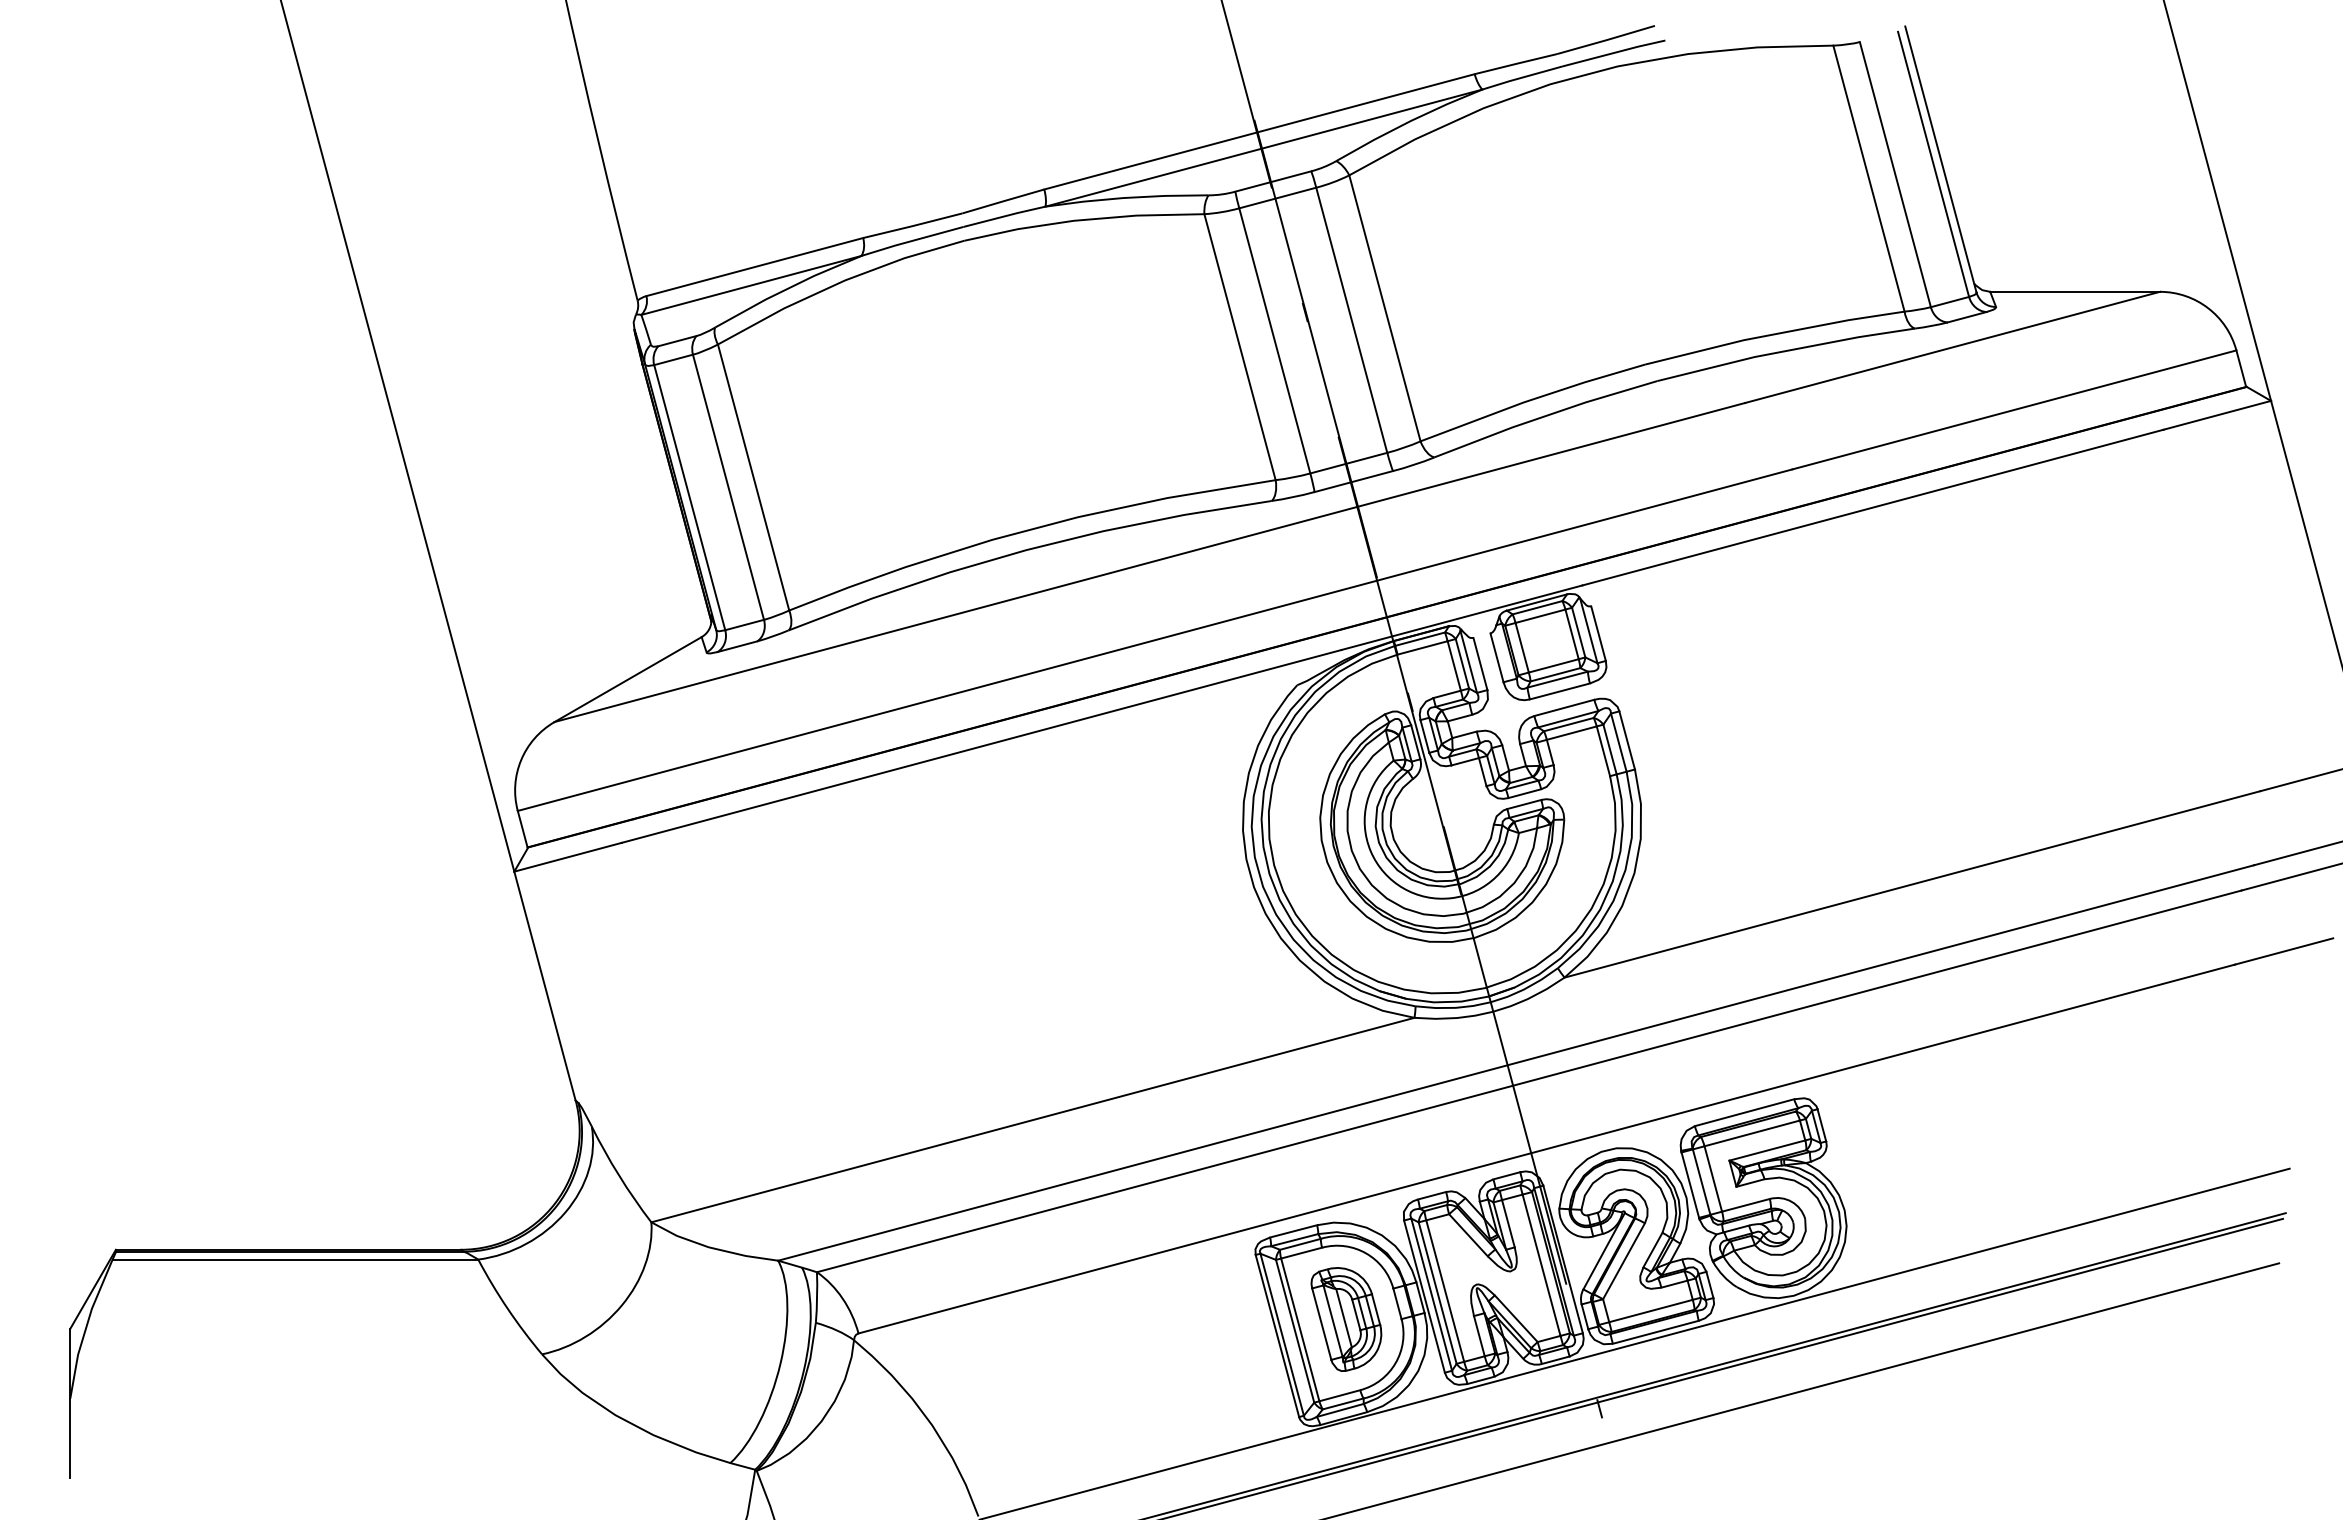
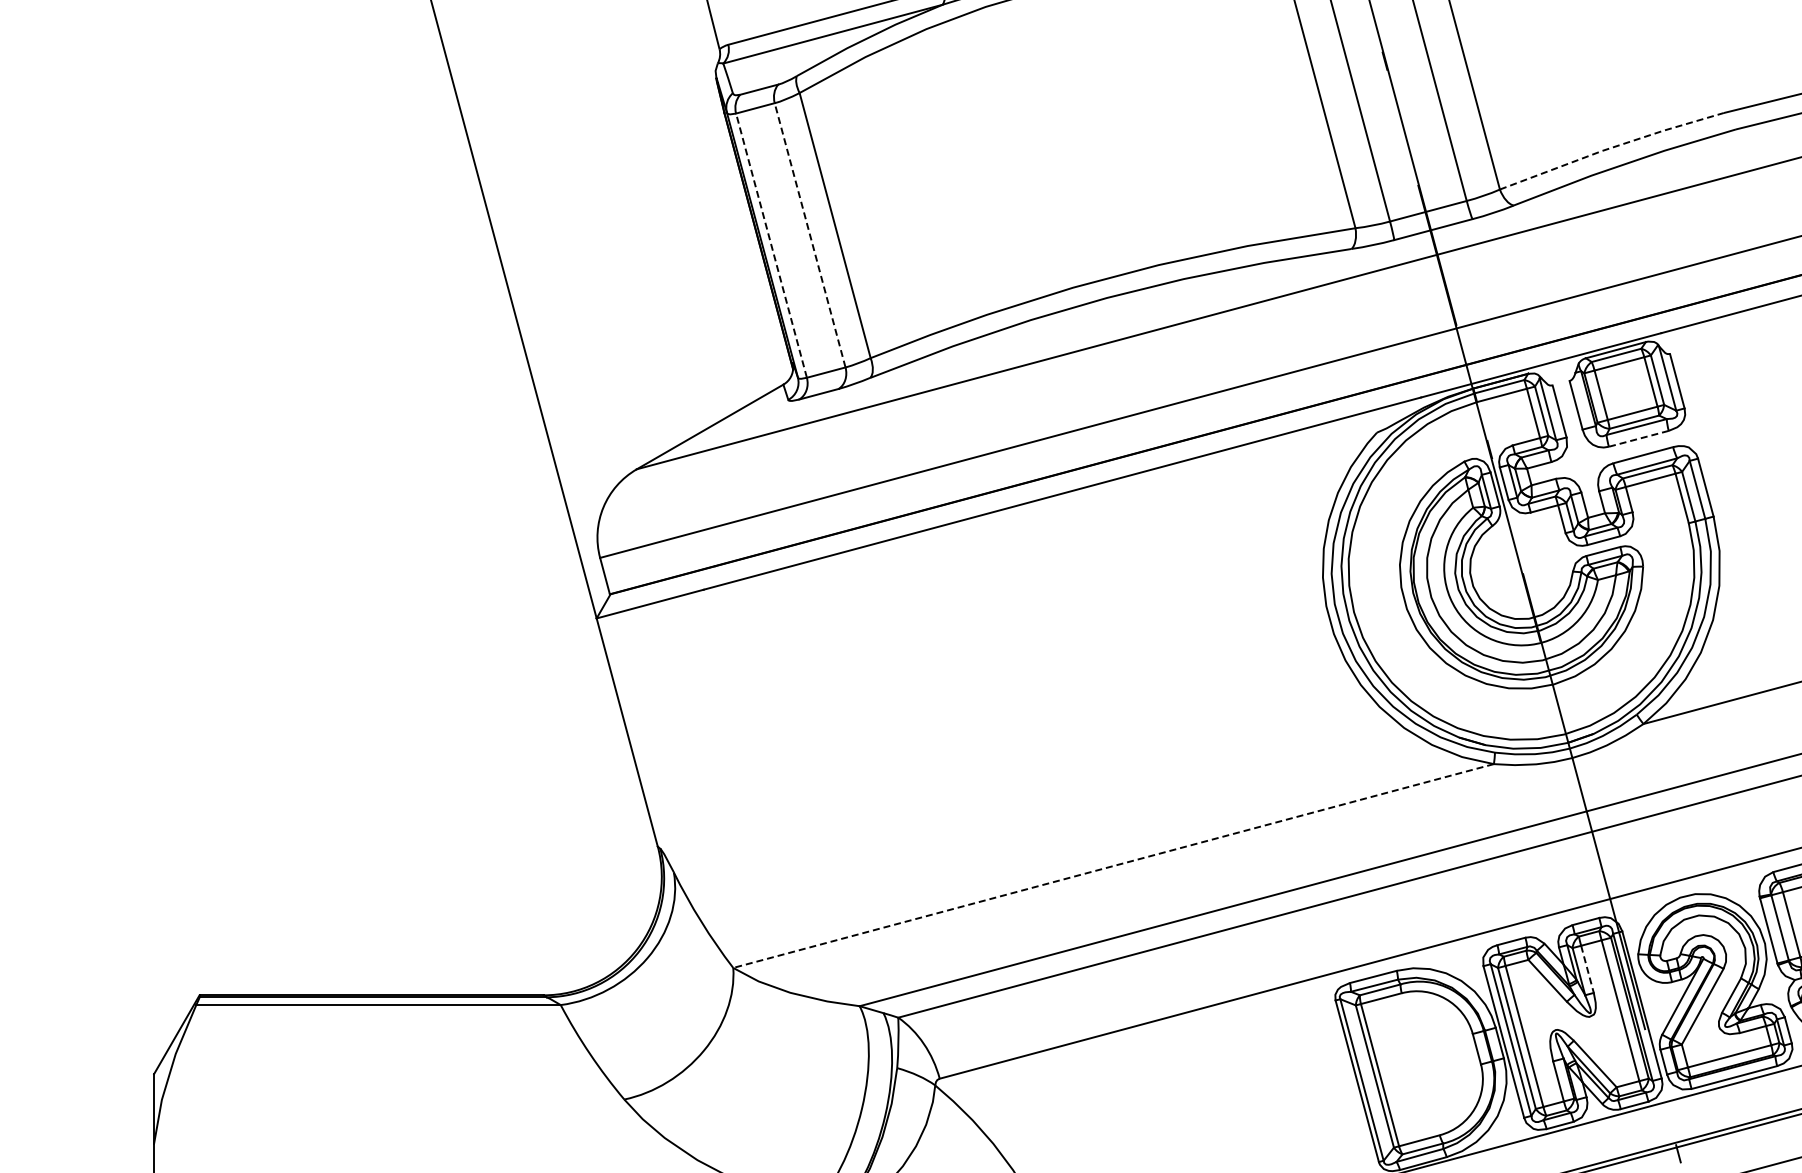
line: (1531, 399) -> (1610, 147), solid -> dashed
line: (728, 486) -> (810, 234), solid -> dashed
line: (689, 497) -> (771, 245), solid -> dashed
line: (1559, 691) -> (1638, 438), solid -> dashed
line: (1032, 1120) -> (1113, 866), solid -> dashed
line: (1508, 1224) -> (1587, 970), solid -> dashed
part: (1346, 1319) -> (1426, 1064), removed

